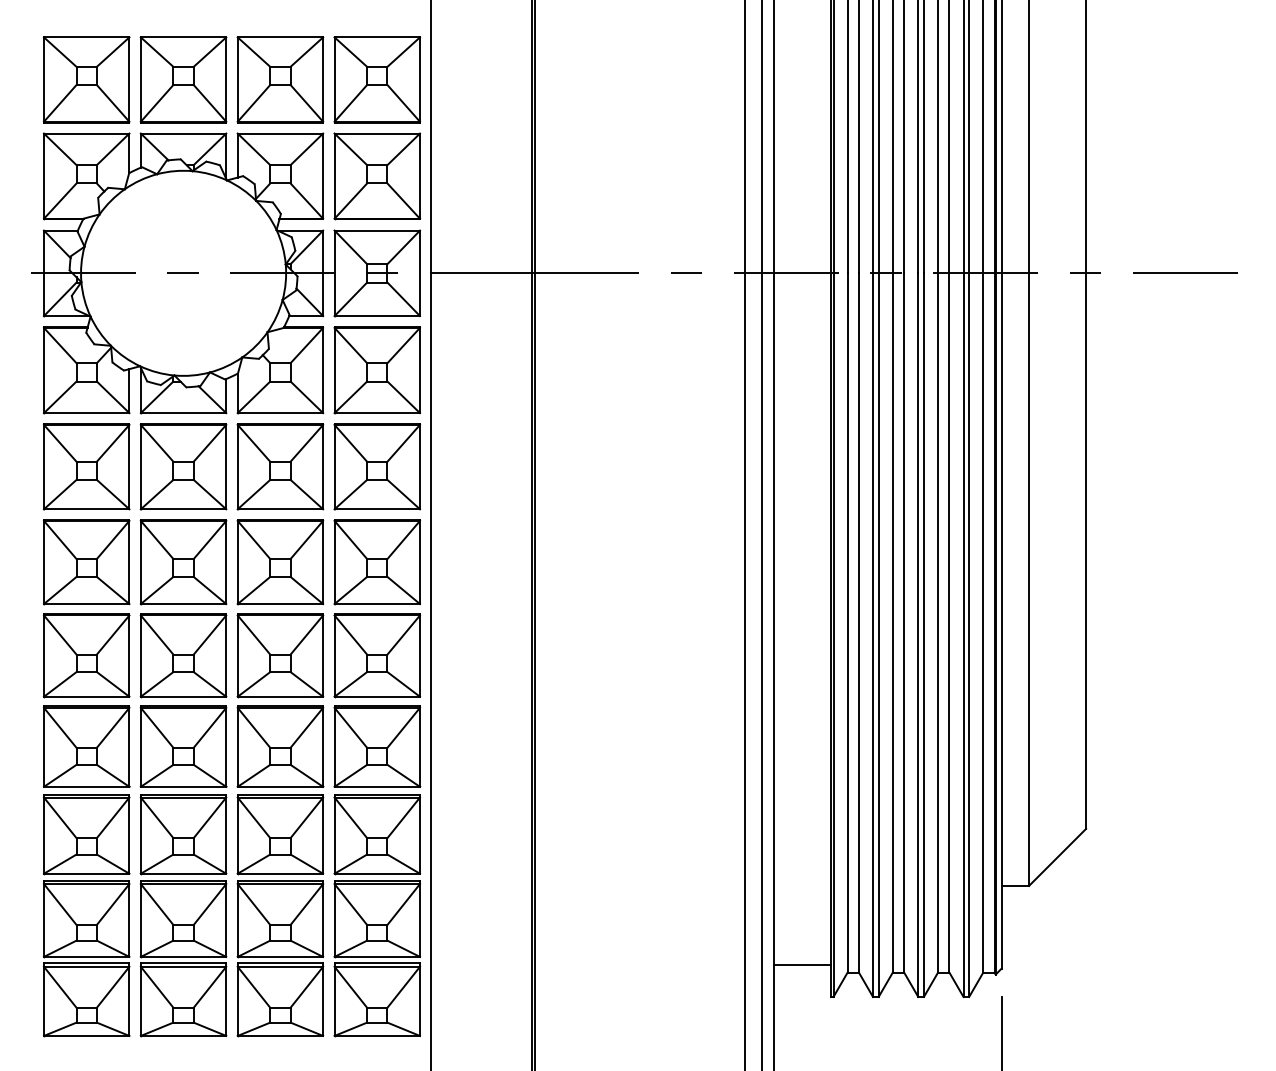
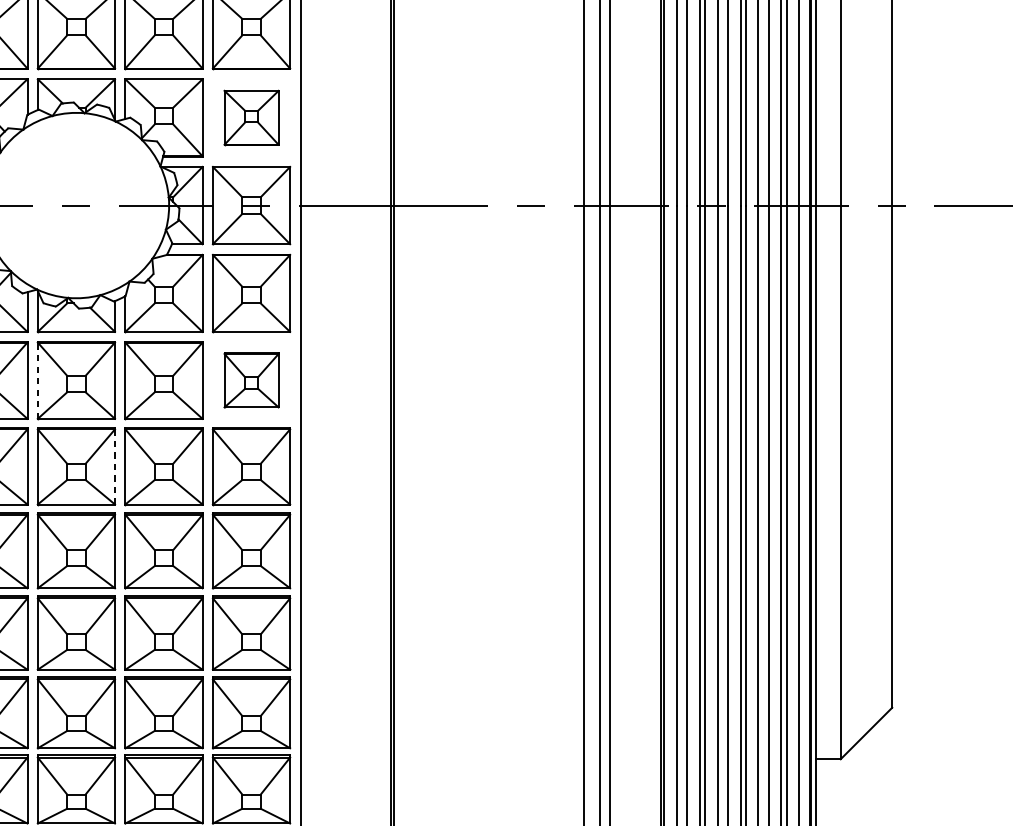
part: (377, 176) -> (251, 118), size x0.7
line: (140, 466) -> (37, 380), solid -> dashed
part: (377, 466) -> (251, 380), size x0.7
line: (226, 562) -> (115, 466), solid -> dashed

